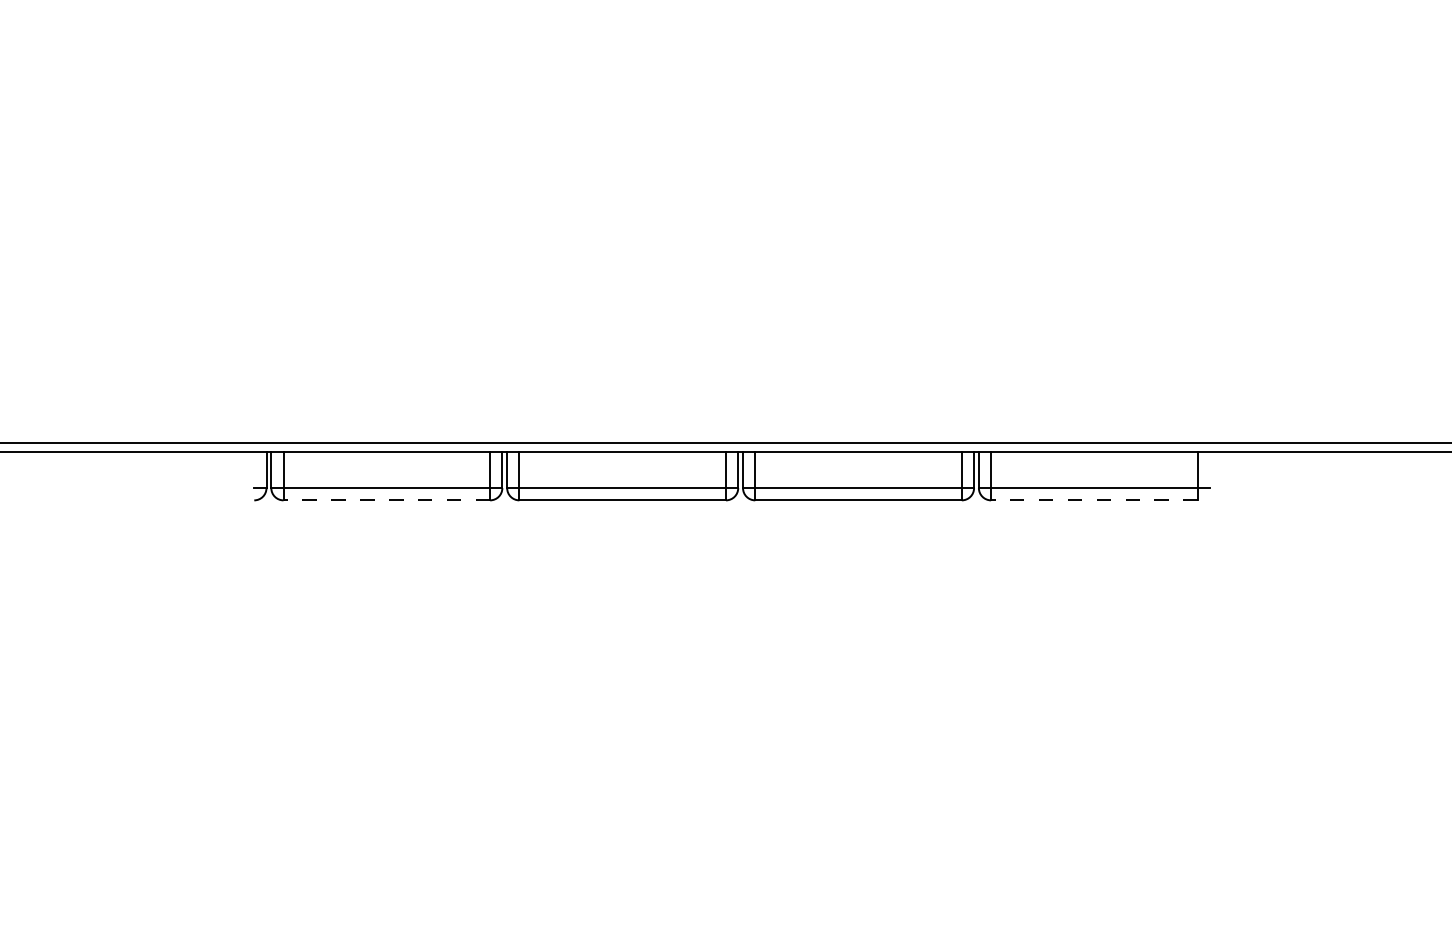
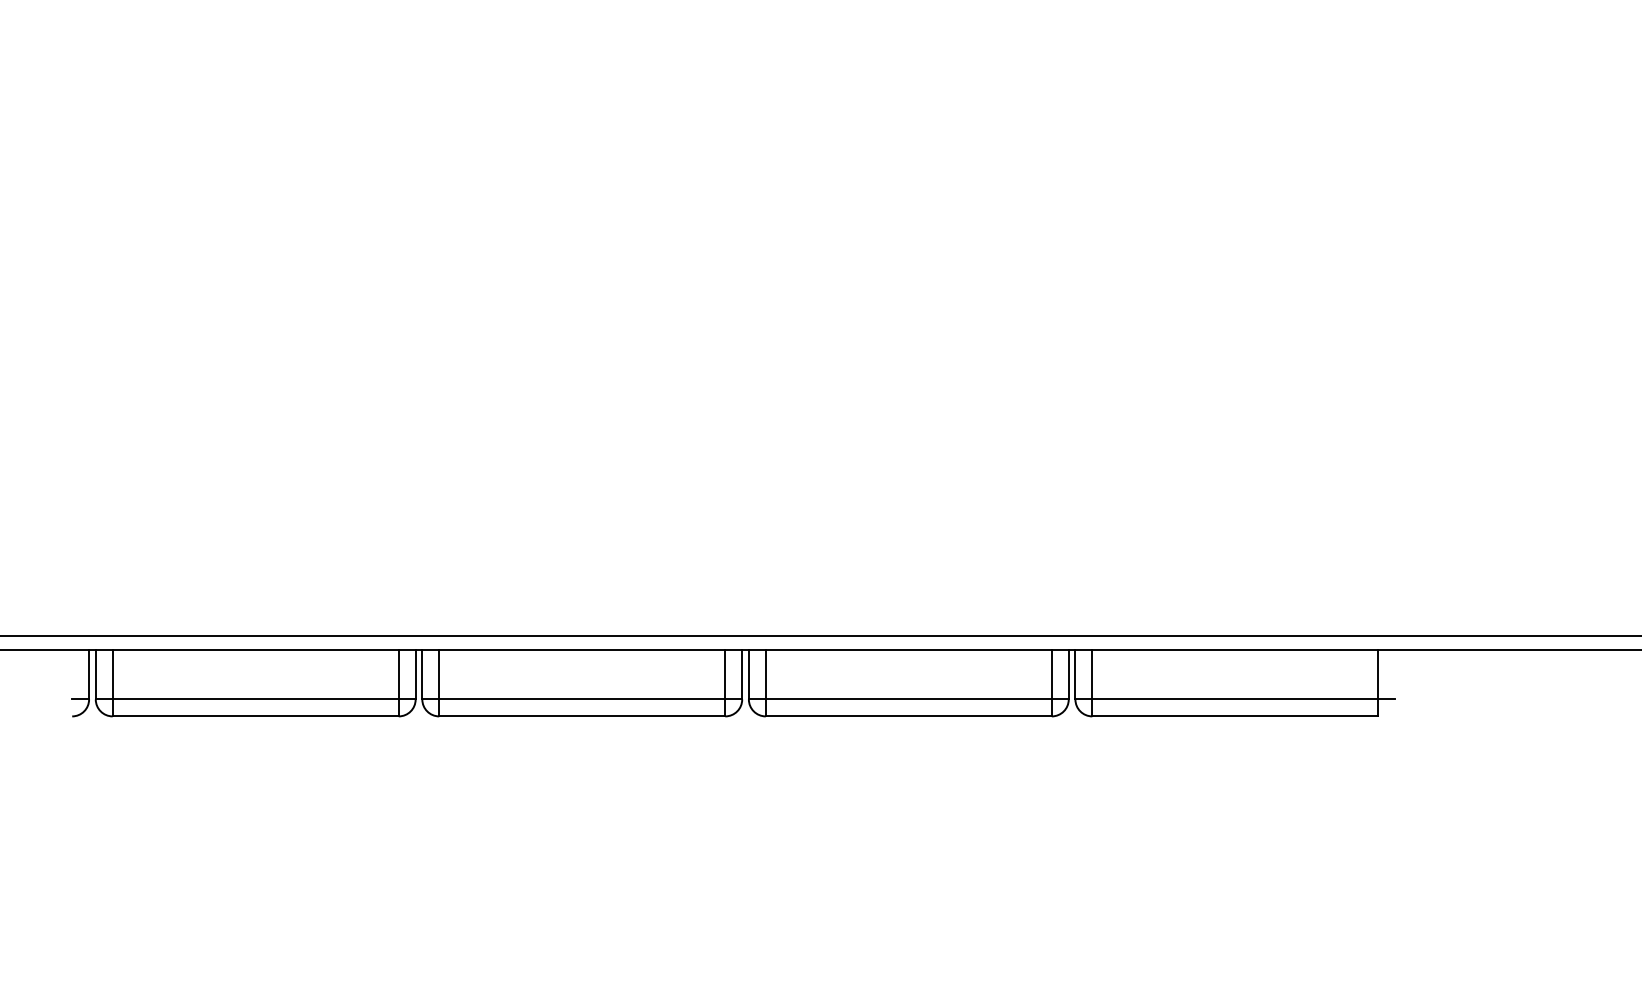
line: (386, 500) -> (255, 716), dashed -> solid
line: (1093, 500) -> (1234, 716), dashed -> solid

